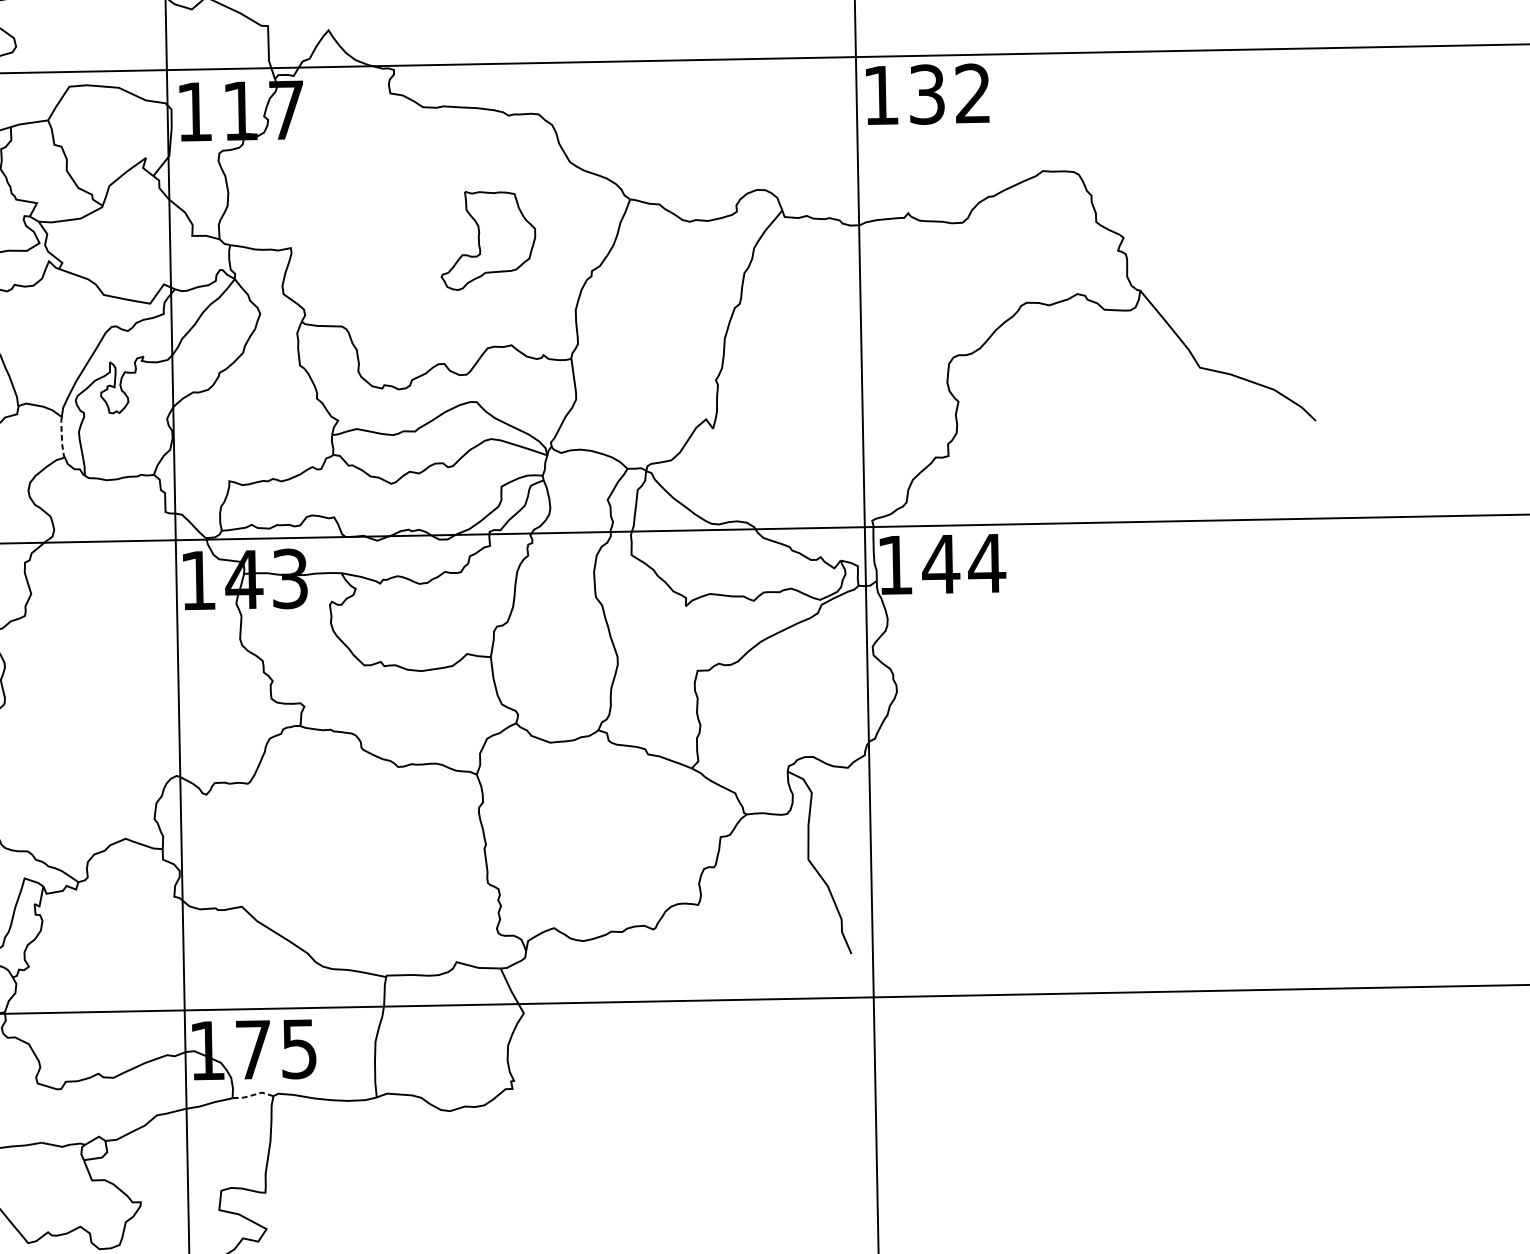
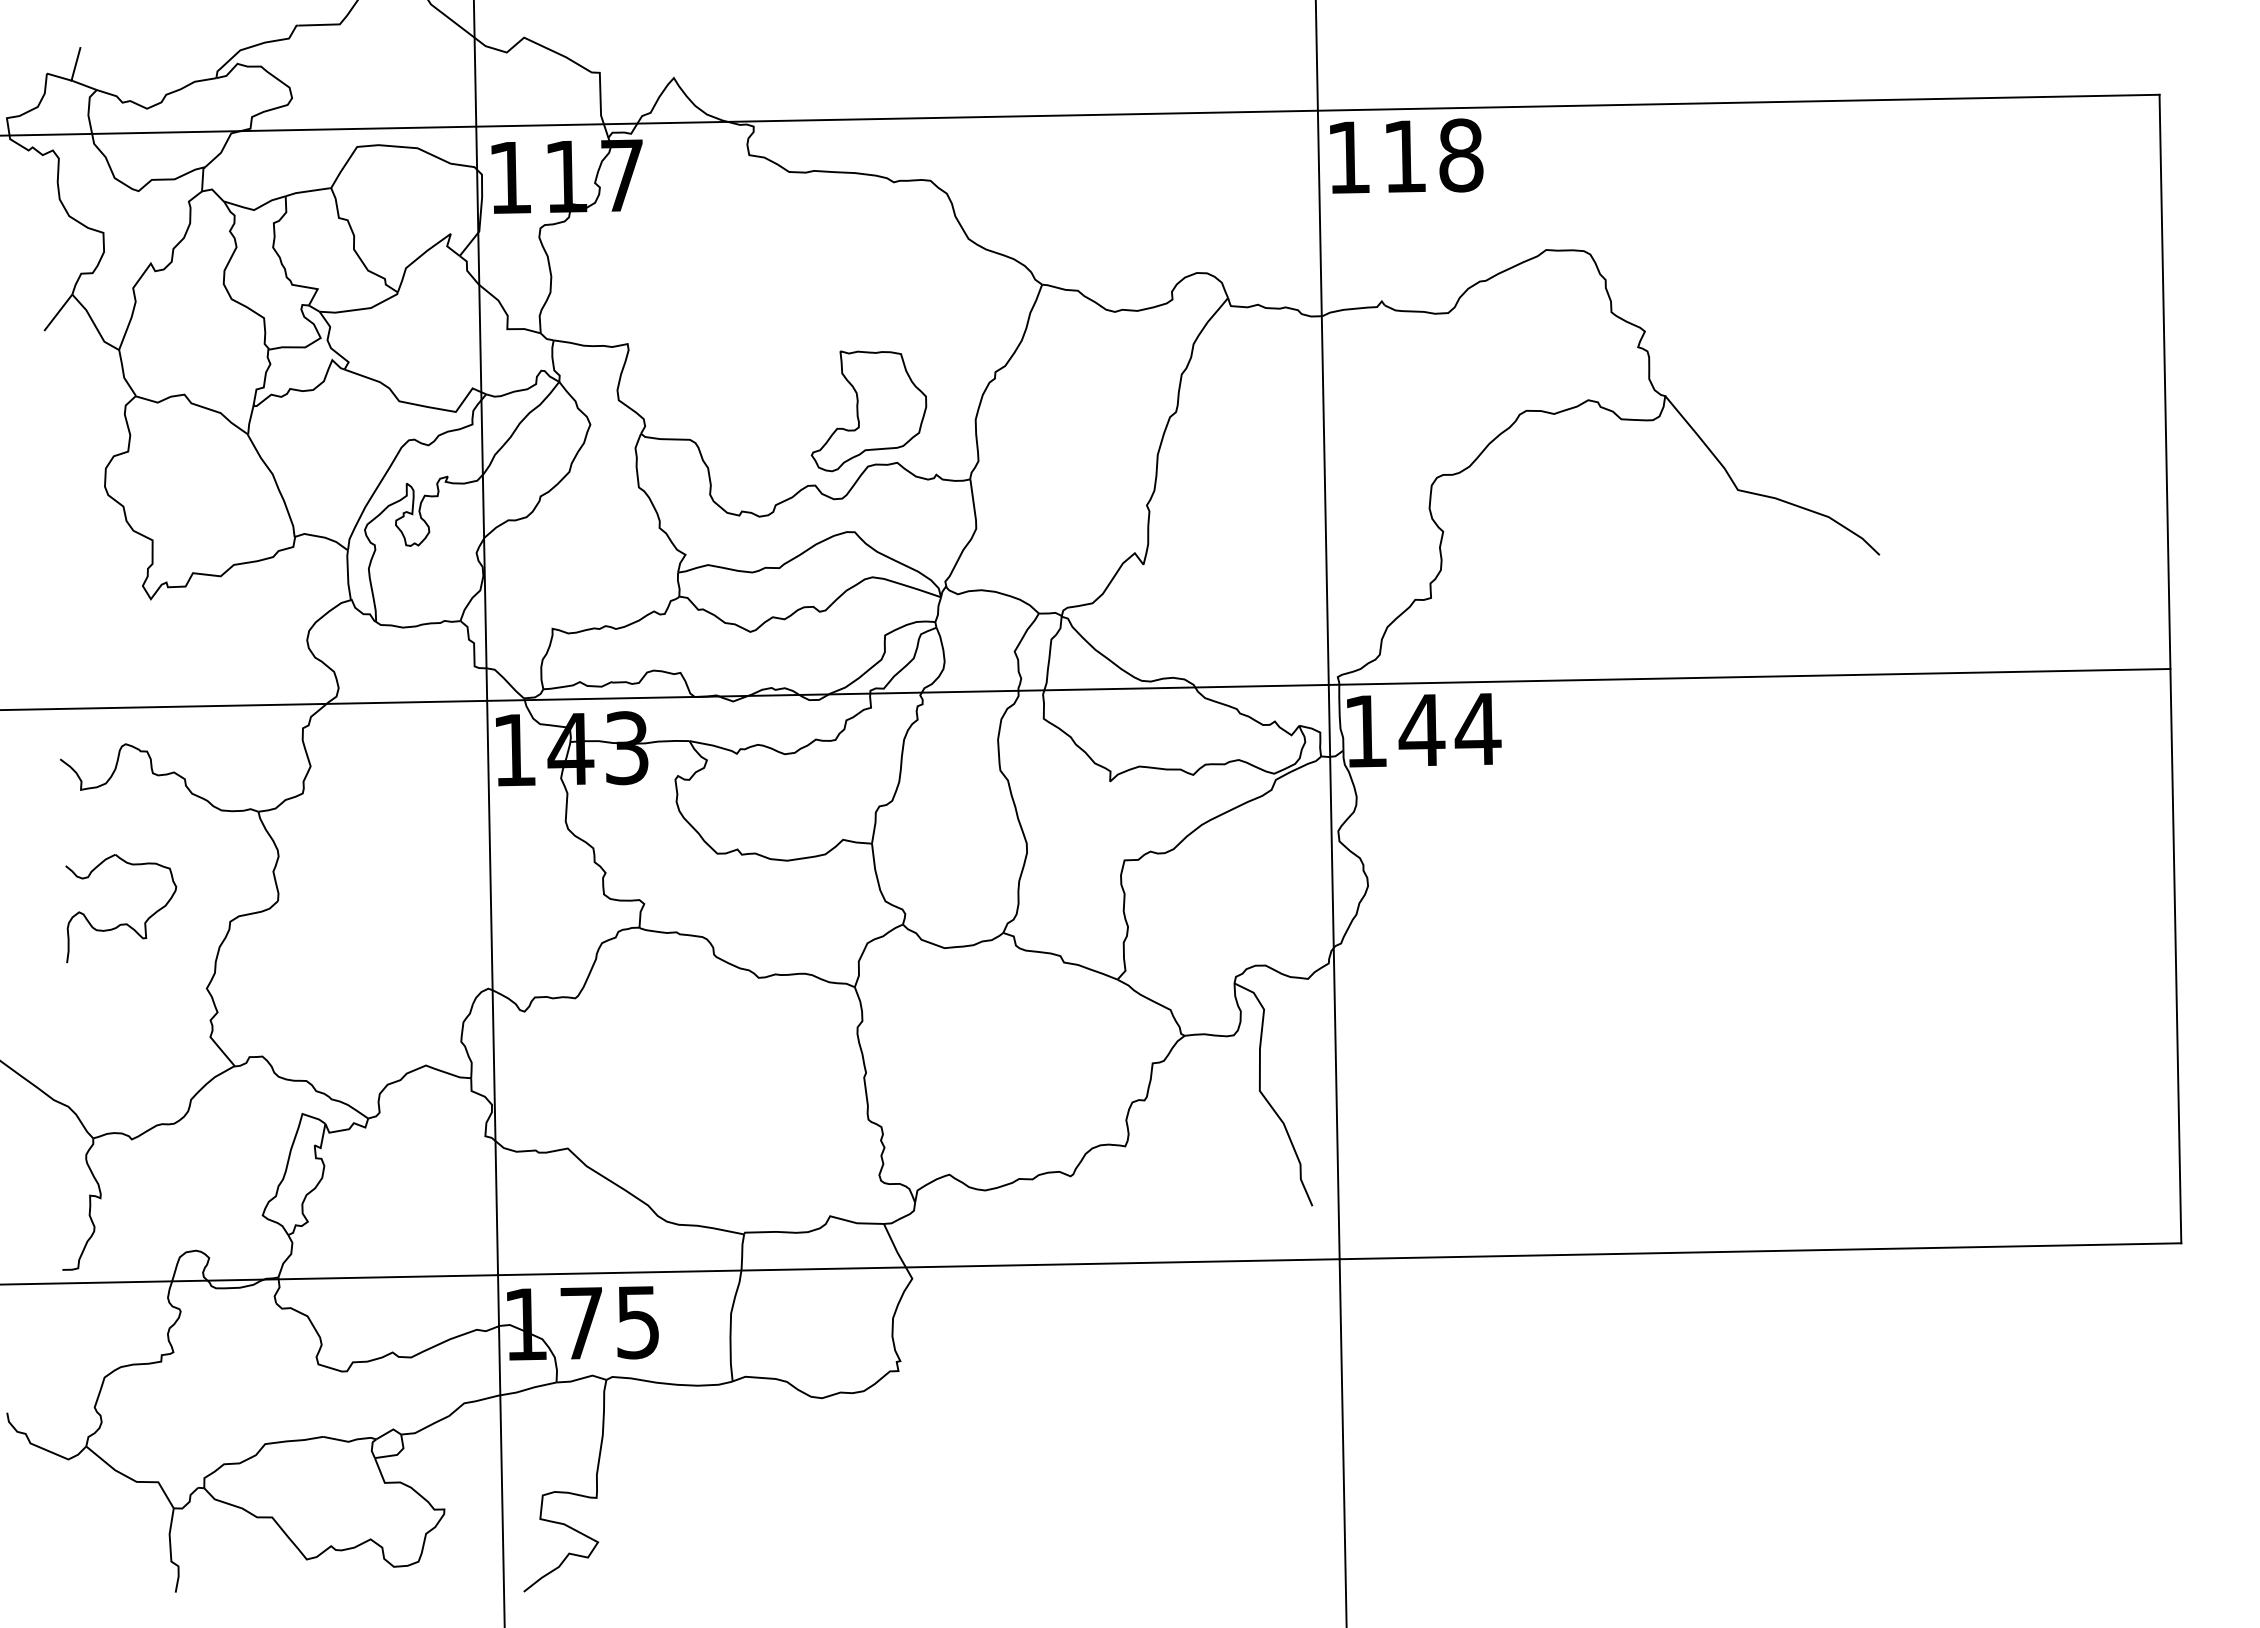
text: (950, 93) -> (1433, 155), 132 -> 118
part: (488, 241) -> (868, 411), moved
line: (62, 437) -> (348, 575), dashed -> solid
line: (253, 1095) -> (581, 1378), dashed -> solid

